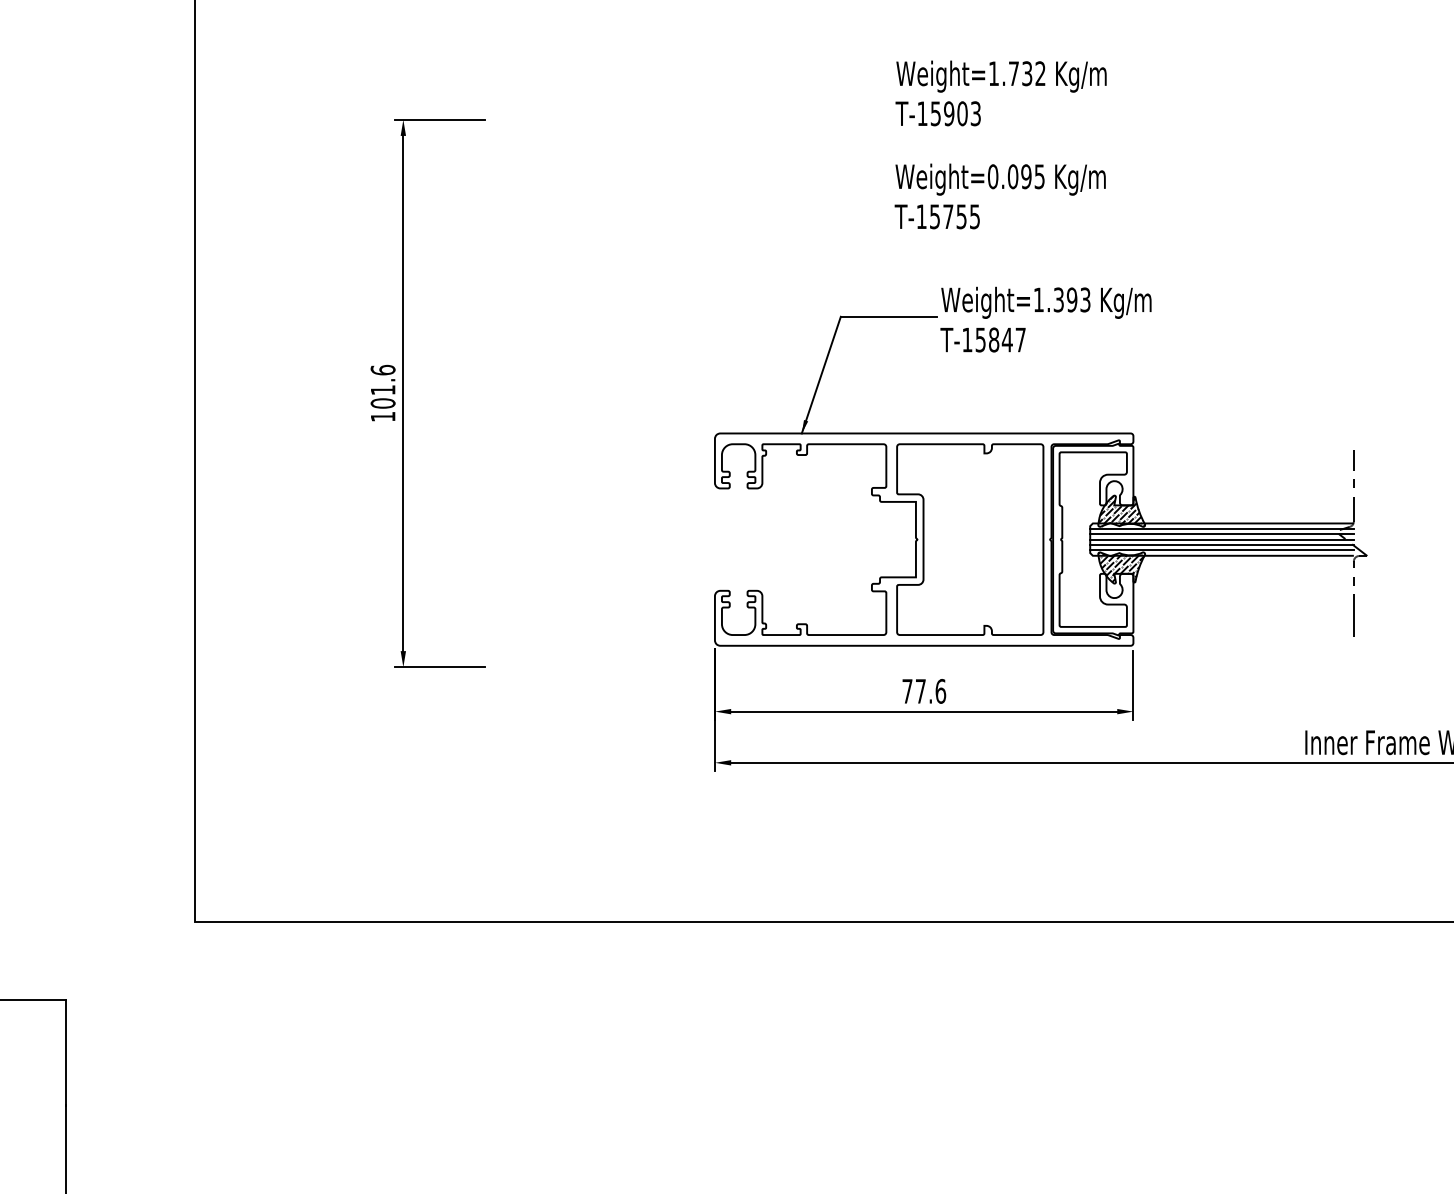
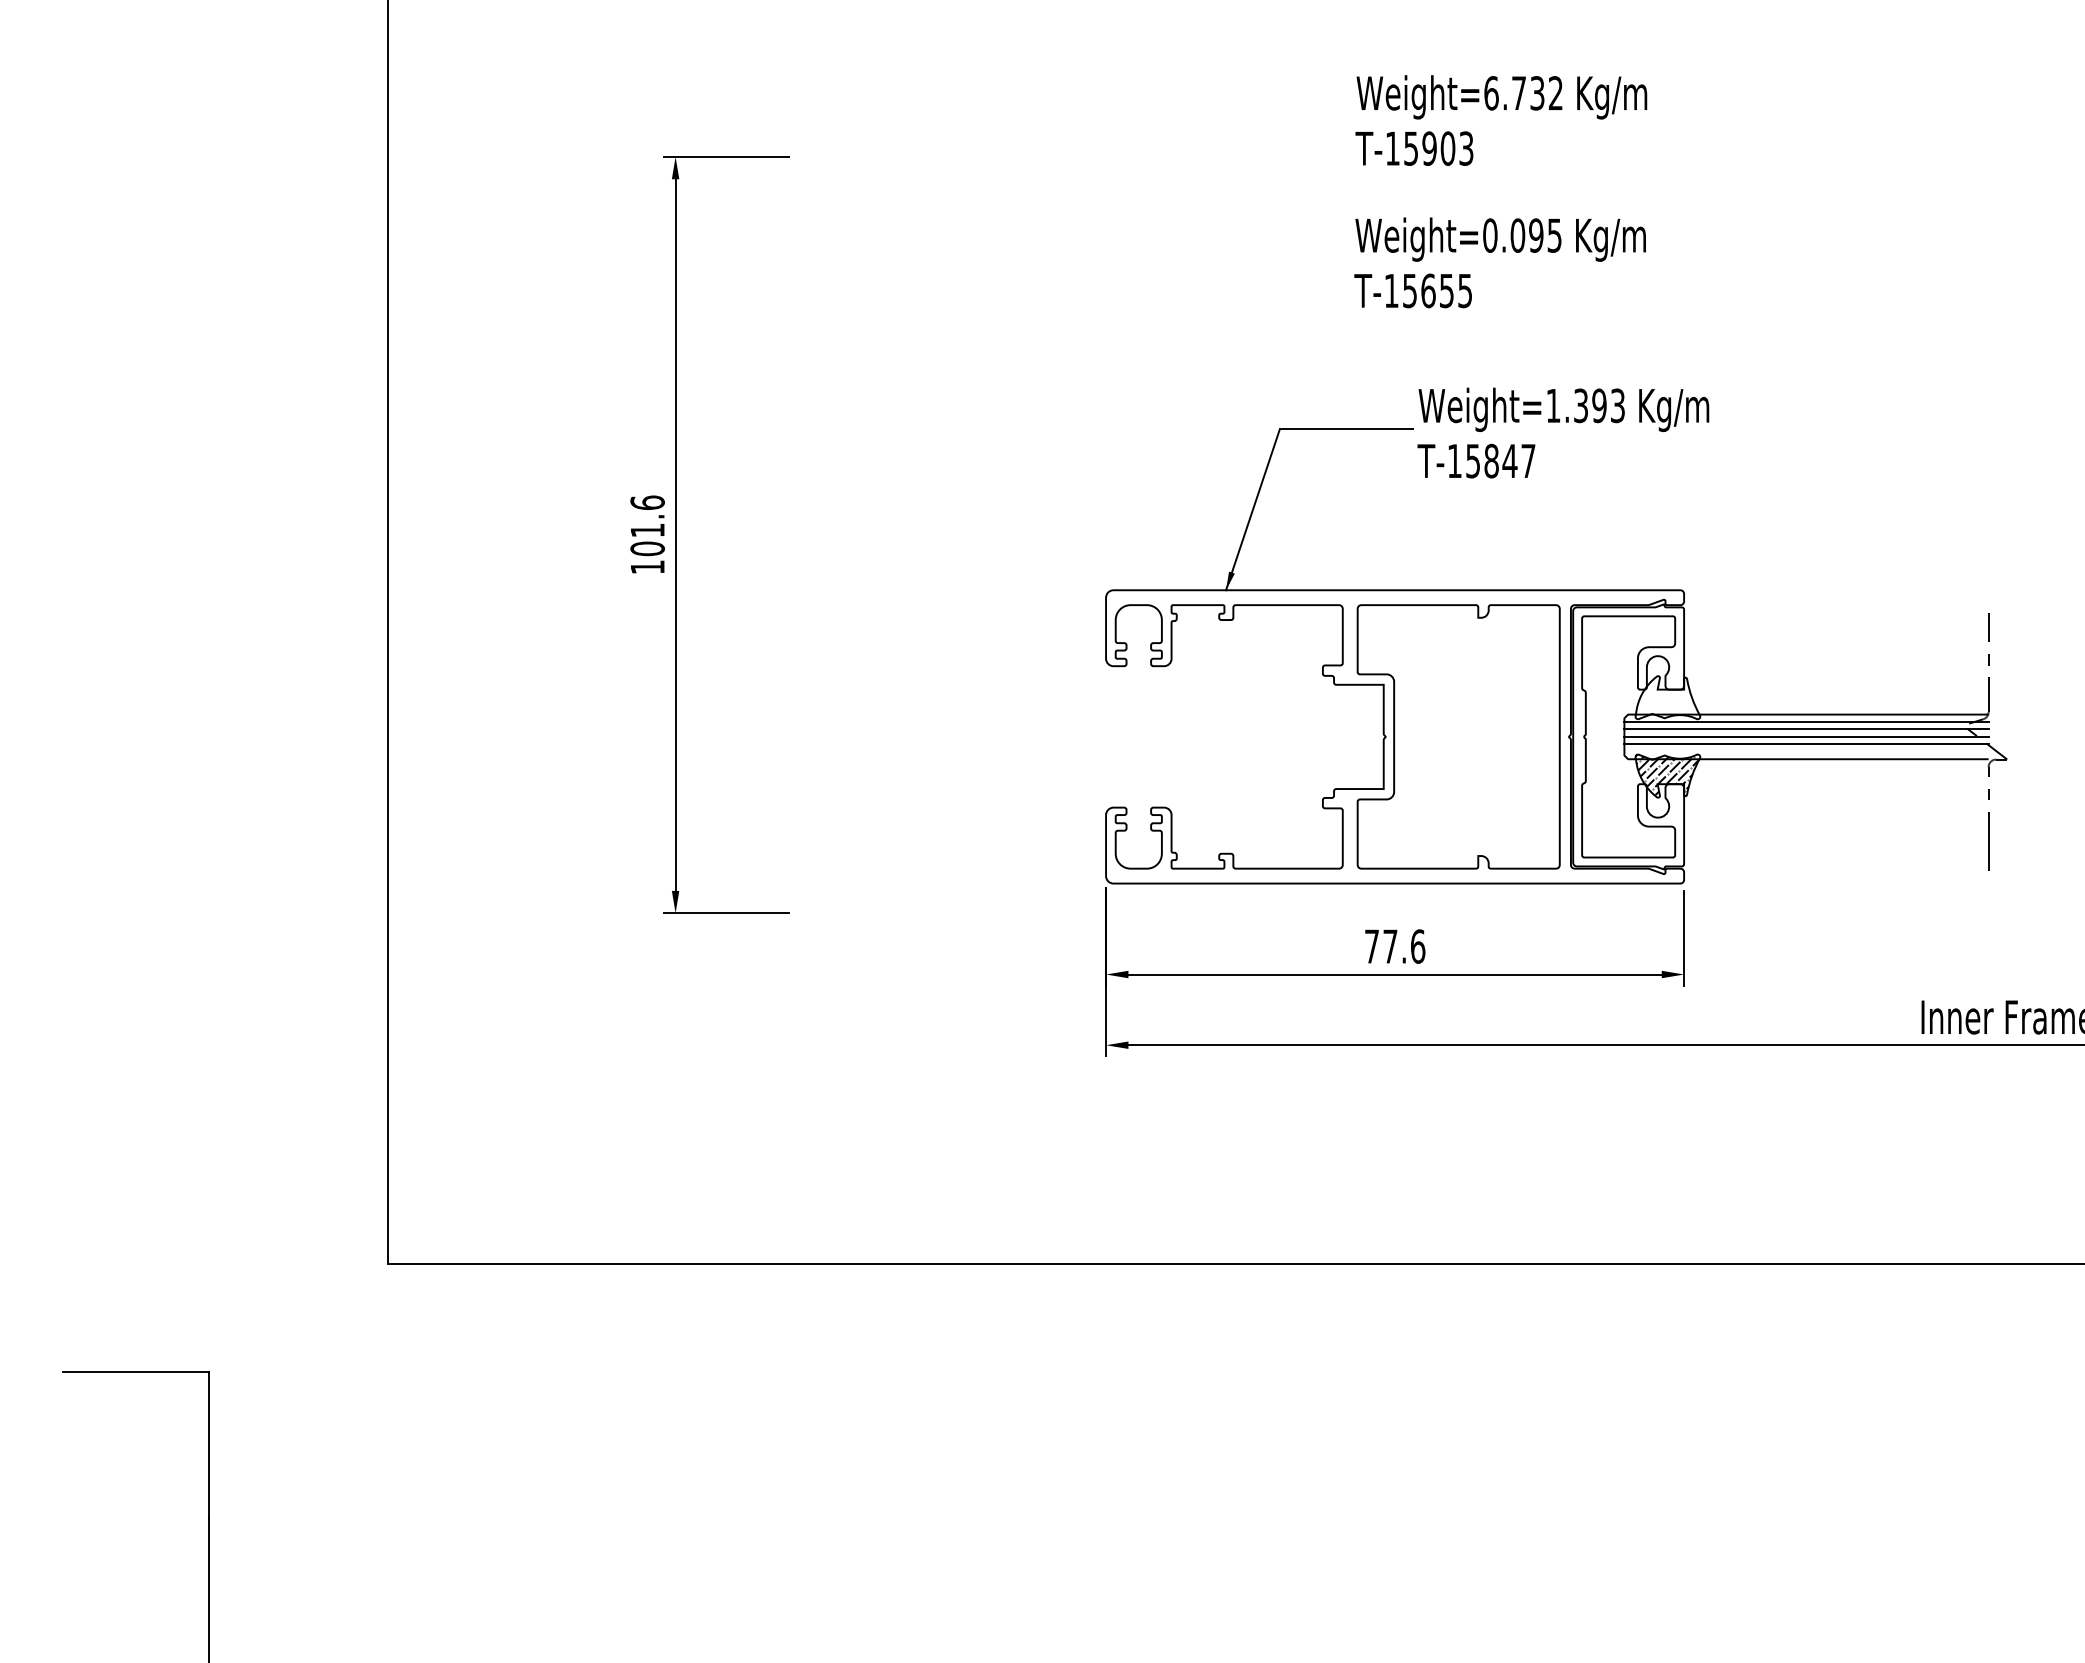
text: (993, 73) -> (1491, 93), Weight=1.732 -> Weight=6.732
text: (948, 216) -> (1428, 290), T-15755 -> T-15655
hatch: (1122, 511) -> (1668, 697), removed
line: (1222, 550) -> (1806, 751), removed

